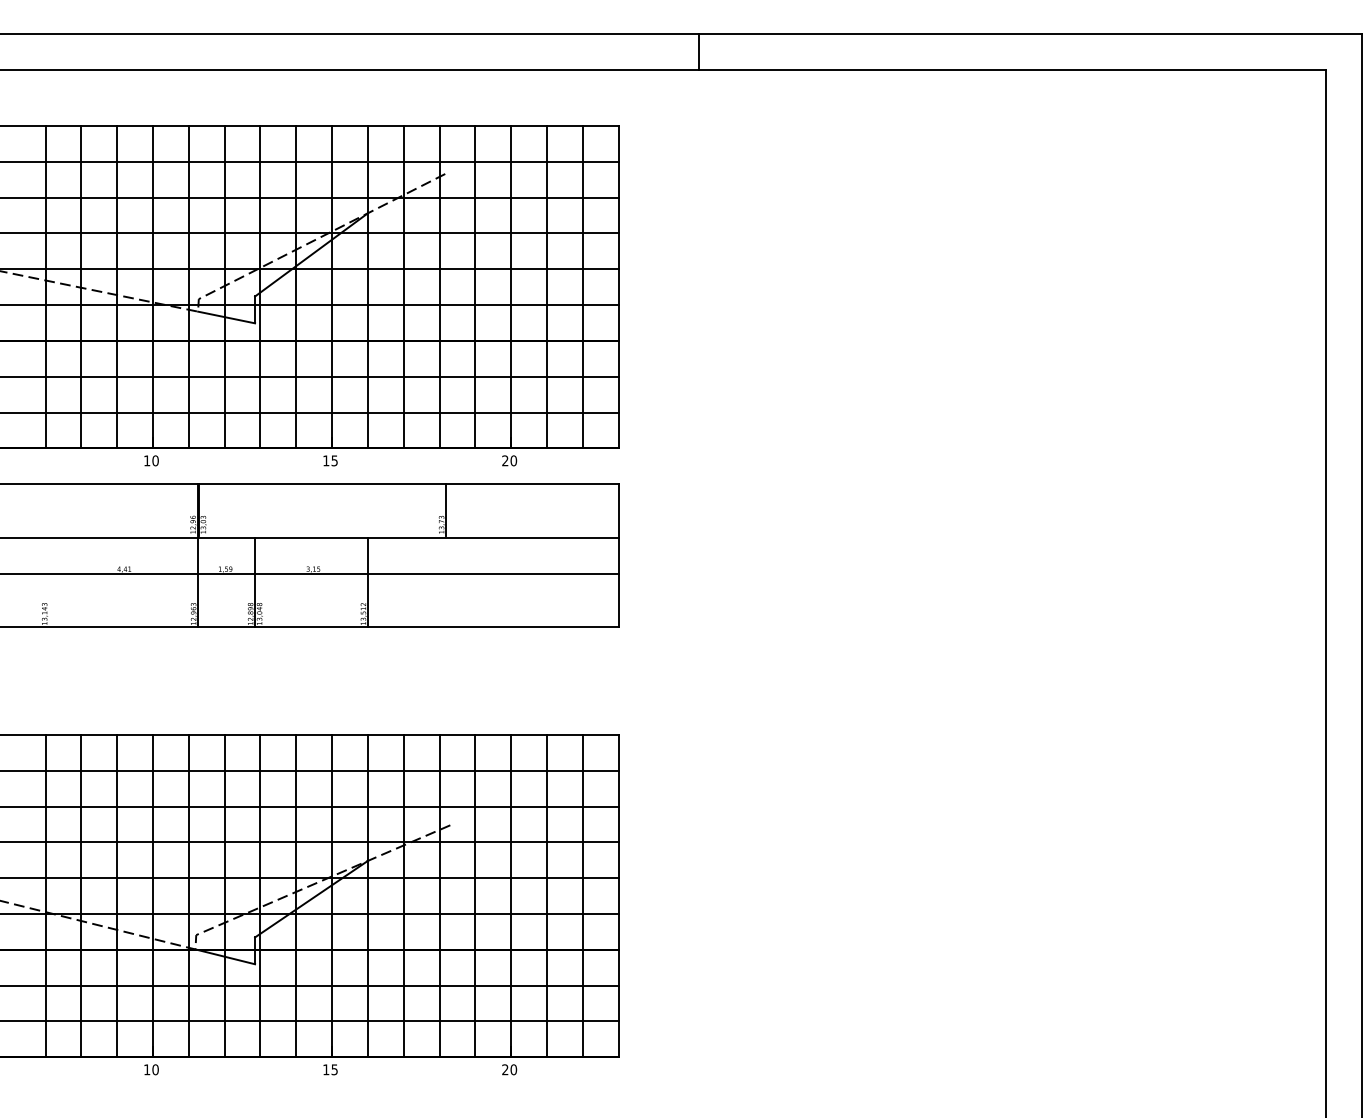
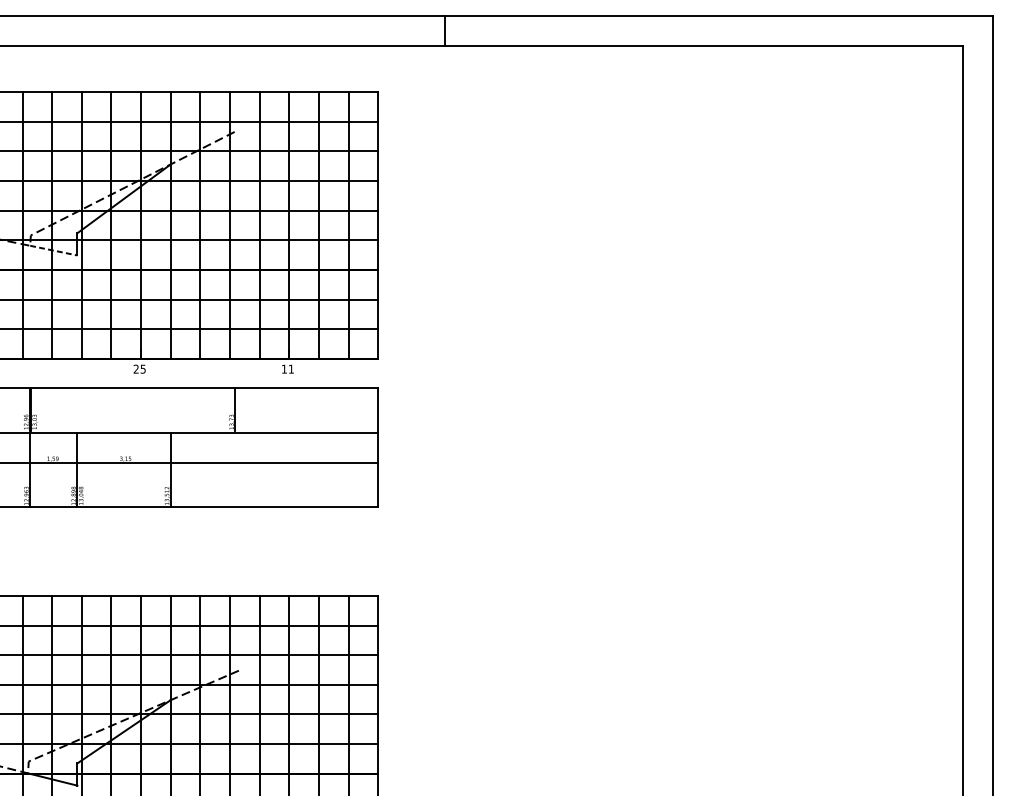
line: (227, 317) -> (54, 250), solid -> dashed
text: (326, 460) -> (136, 368), 15 -> 25
text: (509, 460) -> (287, 368), 20 -> 11

